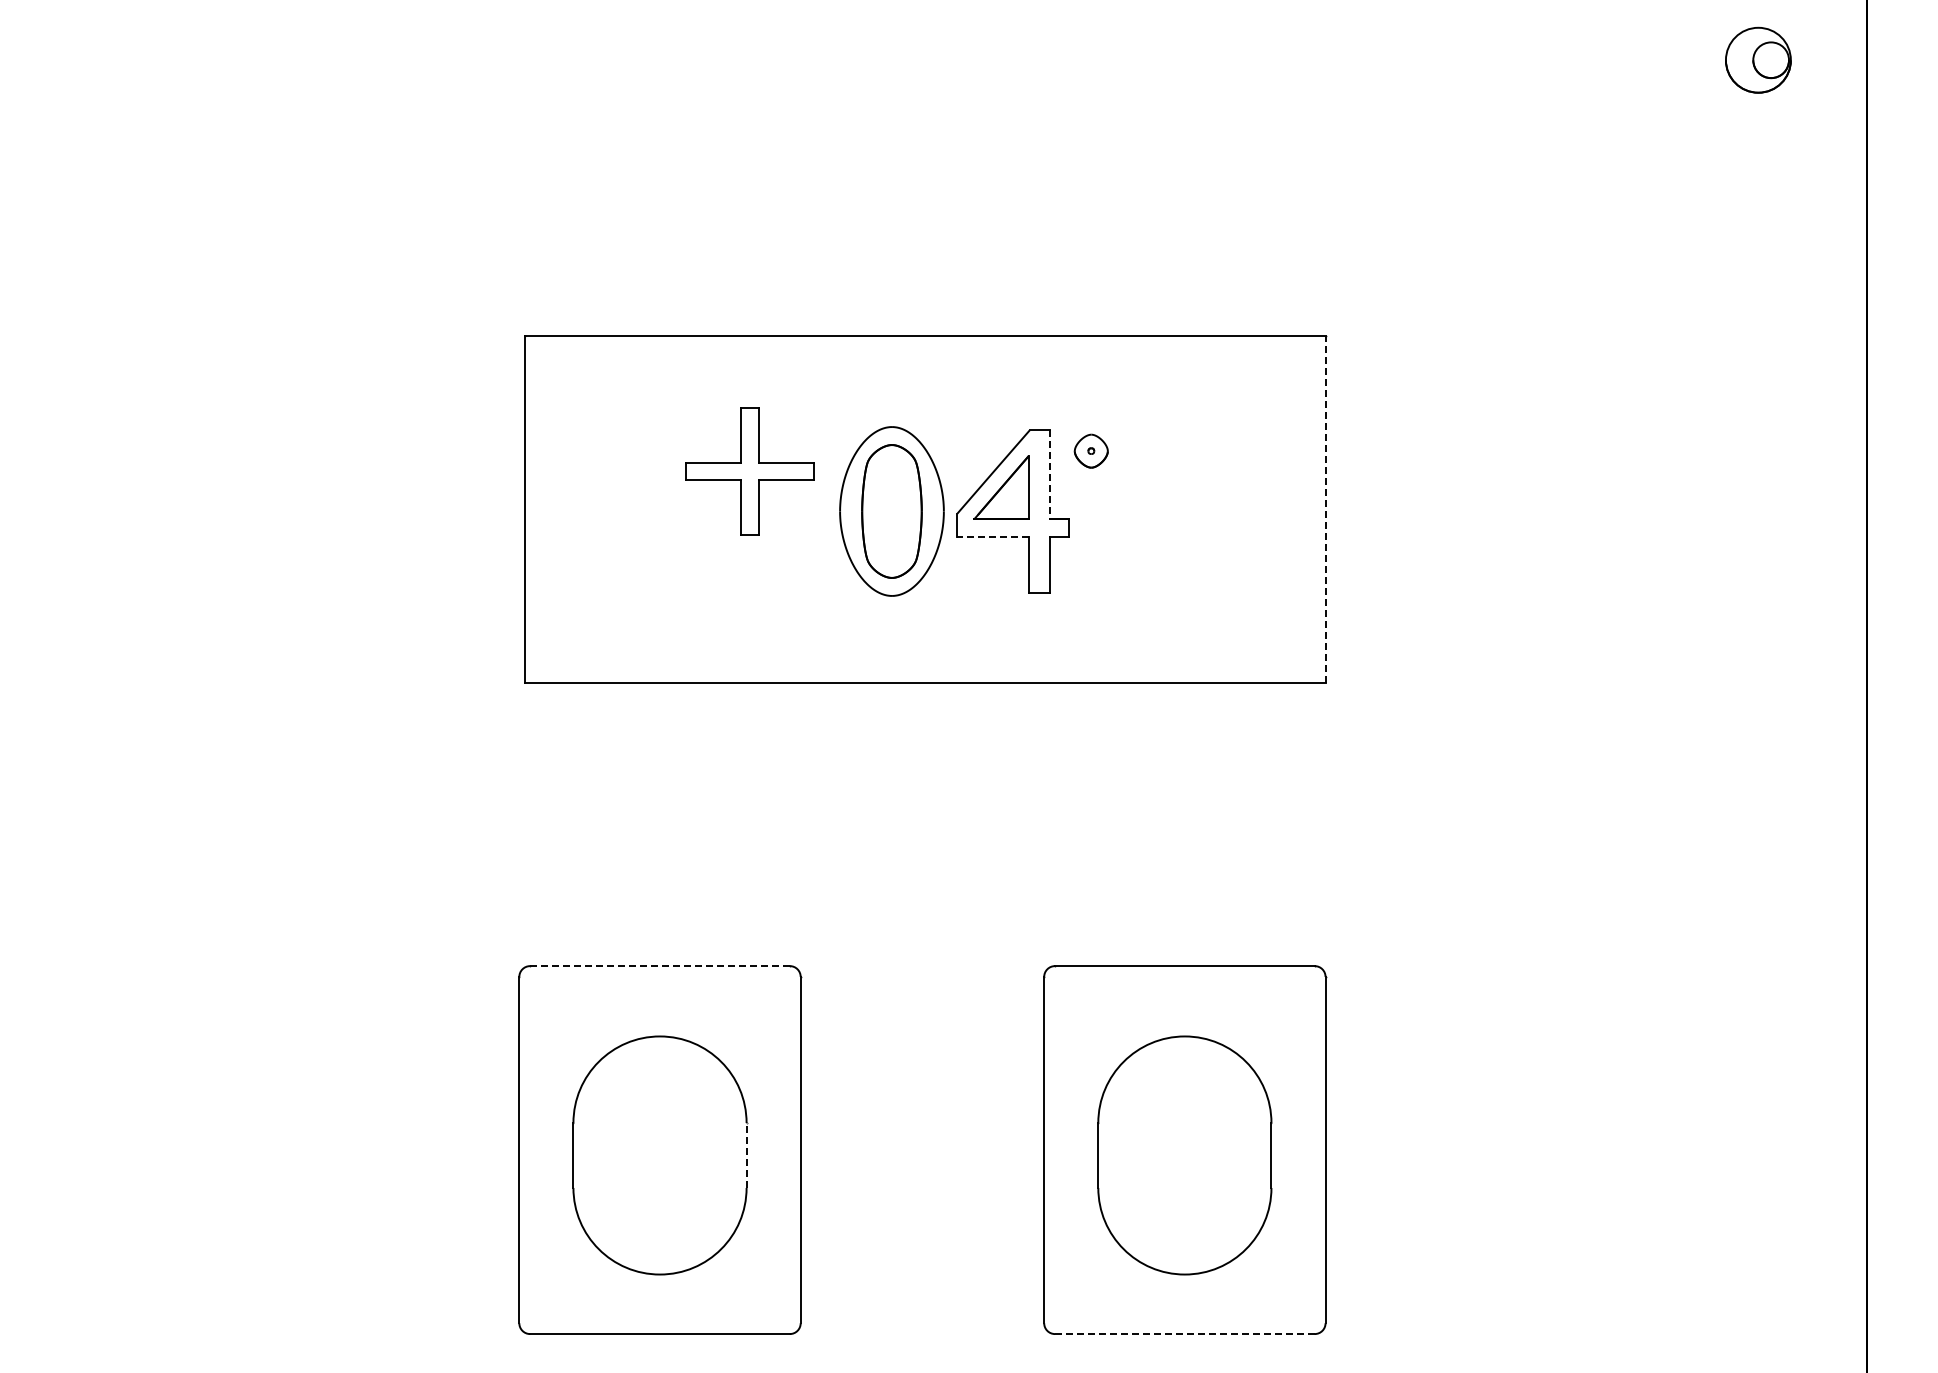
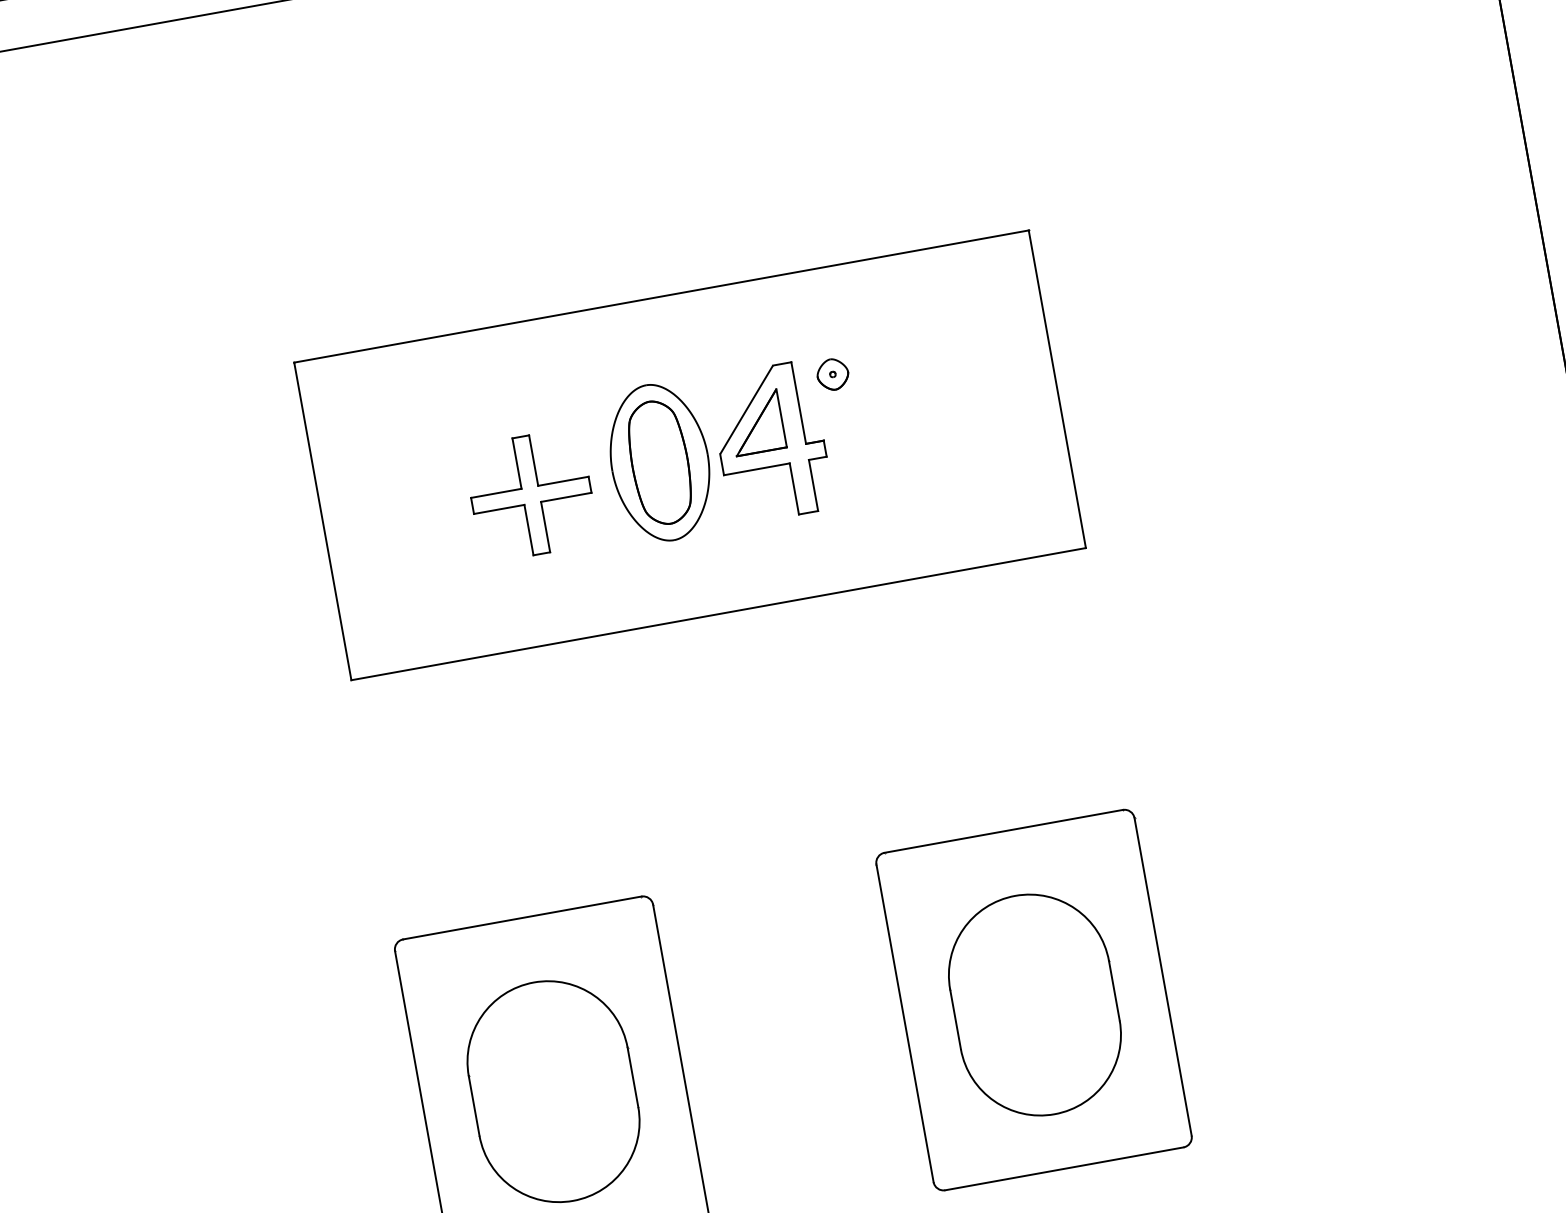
part: (749, 471) -> (531, 495), moved
line: (1049, 475) -> (798, 403), dashed -> solid
line: (1325, 508) -> (1057, 388), dashed -> solid
line: (993, 536) -> (757, 468), dashed -> solid
line: (660, 966) -> (522, 918), dashed -> solid
line: (746, 1155) -> (632, 1077), dashed -> solid
line: (1184, 1334) -> (1064, 1169), dashed -> solid

